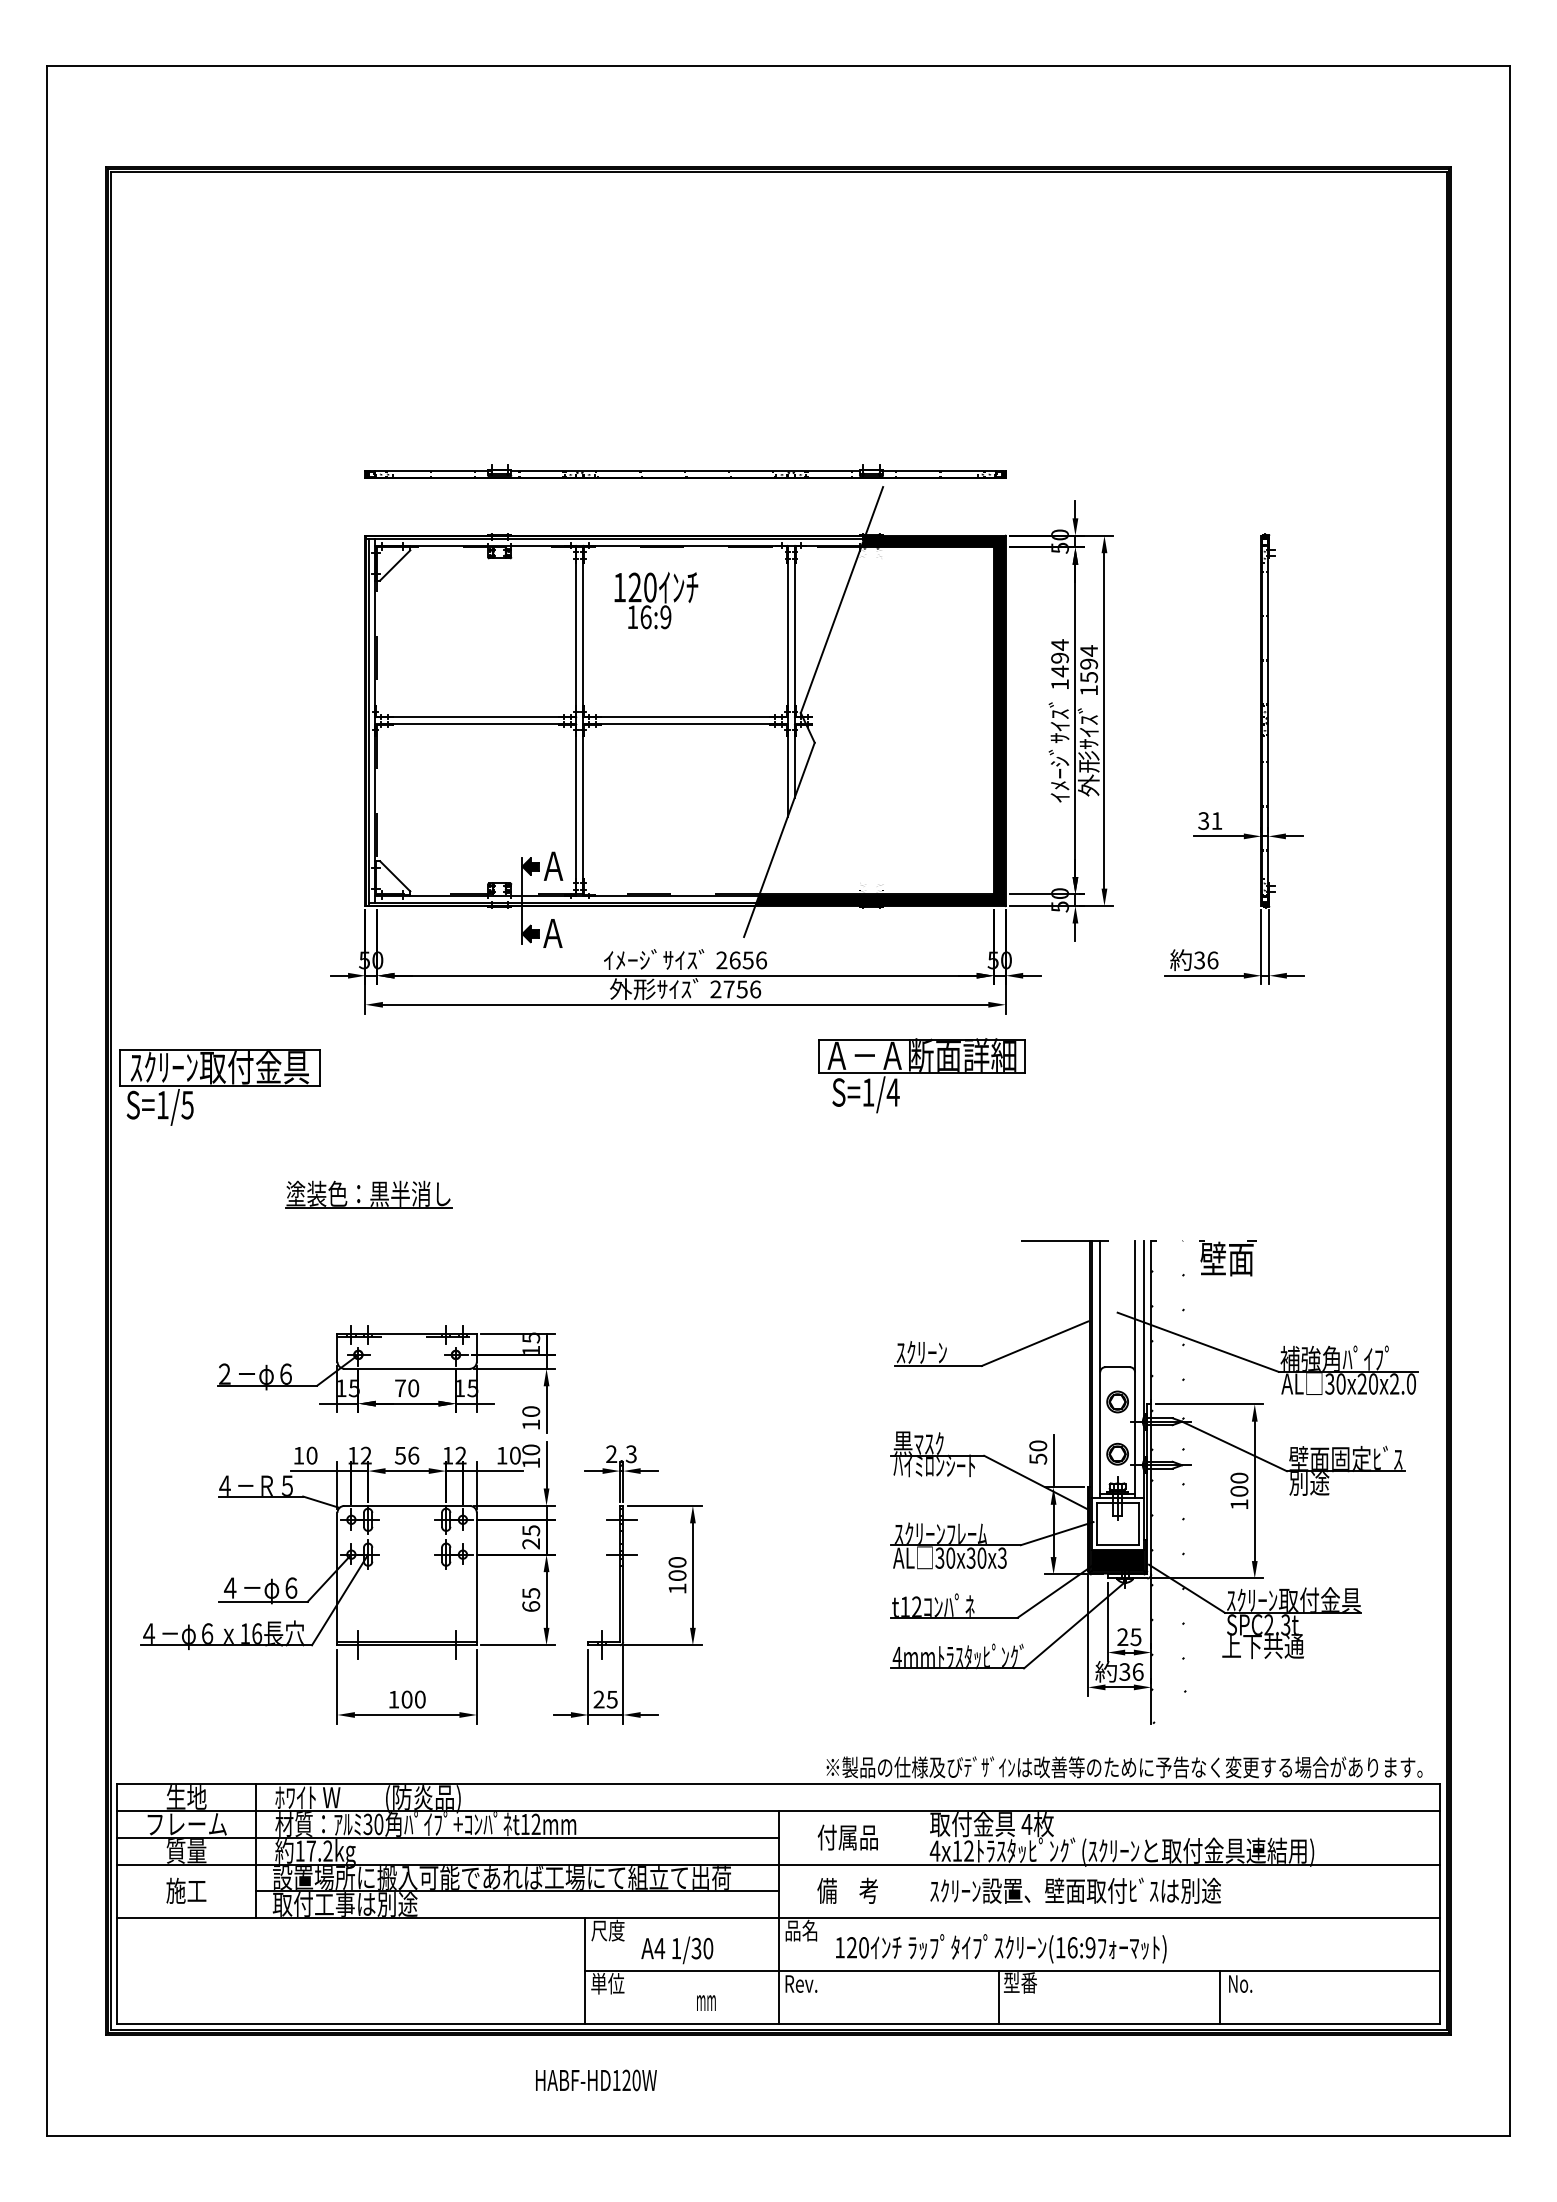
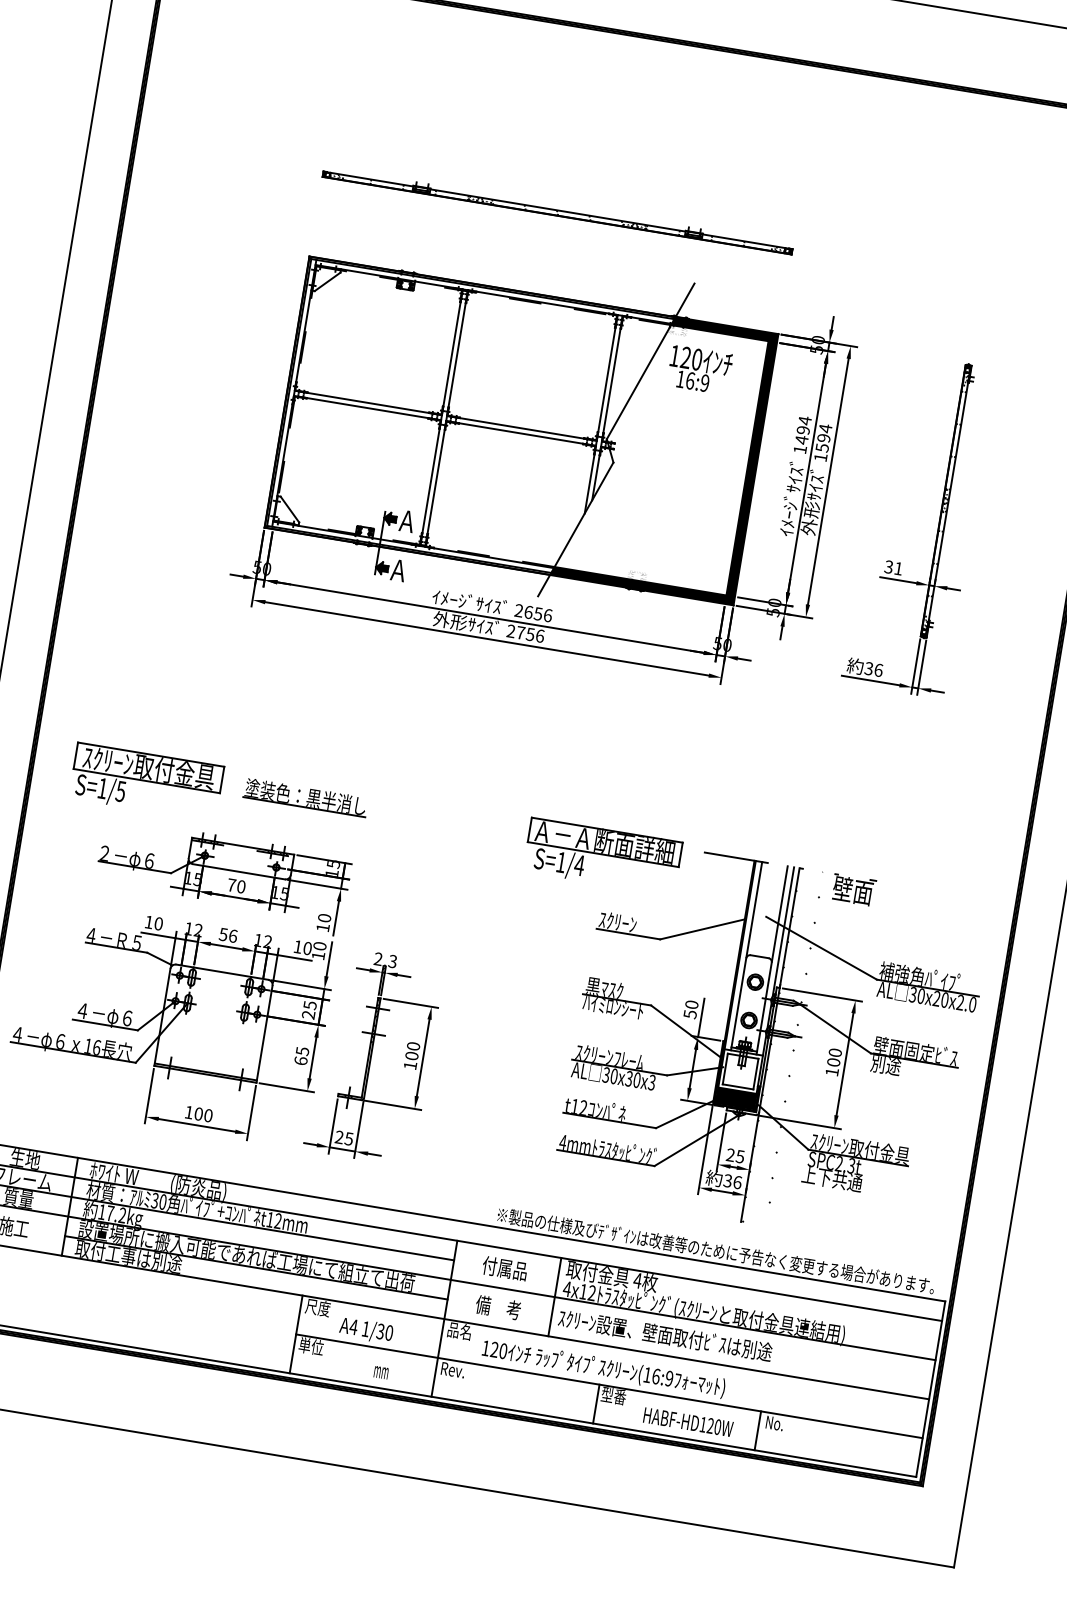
part: (685, 471) -> (557, 210), moved
text: (656, 600) -> (700, 369), moved
part: (921, 1075) -> (602, 856), moved
part: (219, 1087) -> (146, 782), moved
part: (368, 1194) -> (305, 797), moved
line: (920, 1864) -> (554, 1297), added
text: (596, 2080) -> (688, 1422), moved

